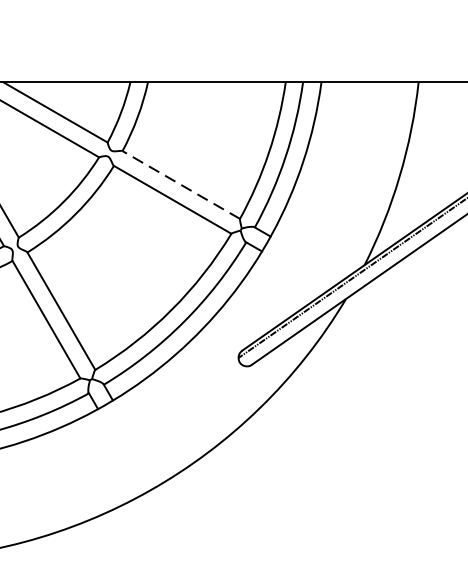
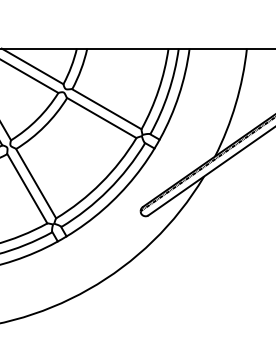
line: (180, 185) -> (106, 109), dashed -> solid

